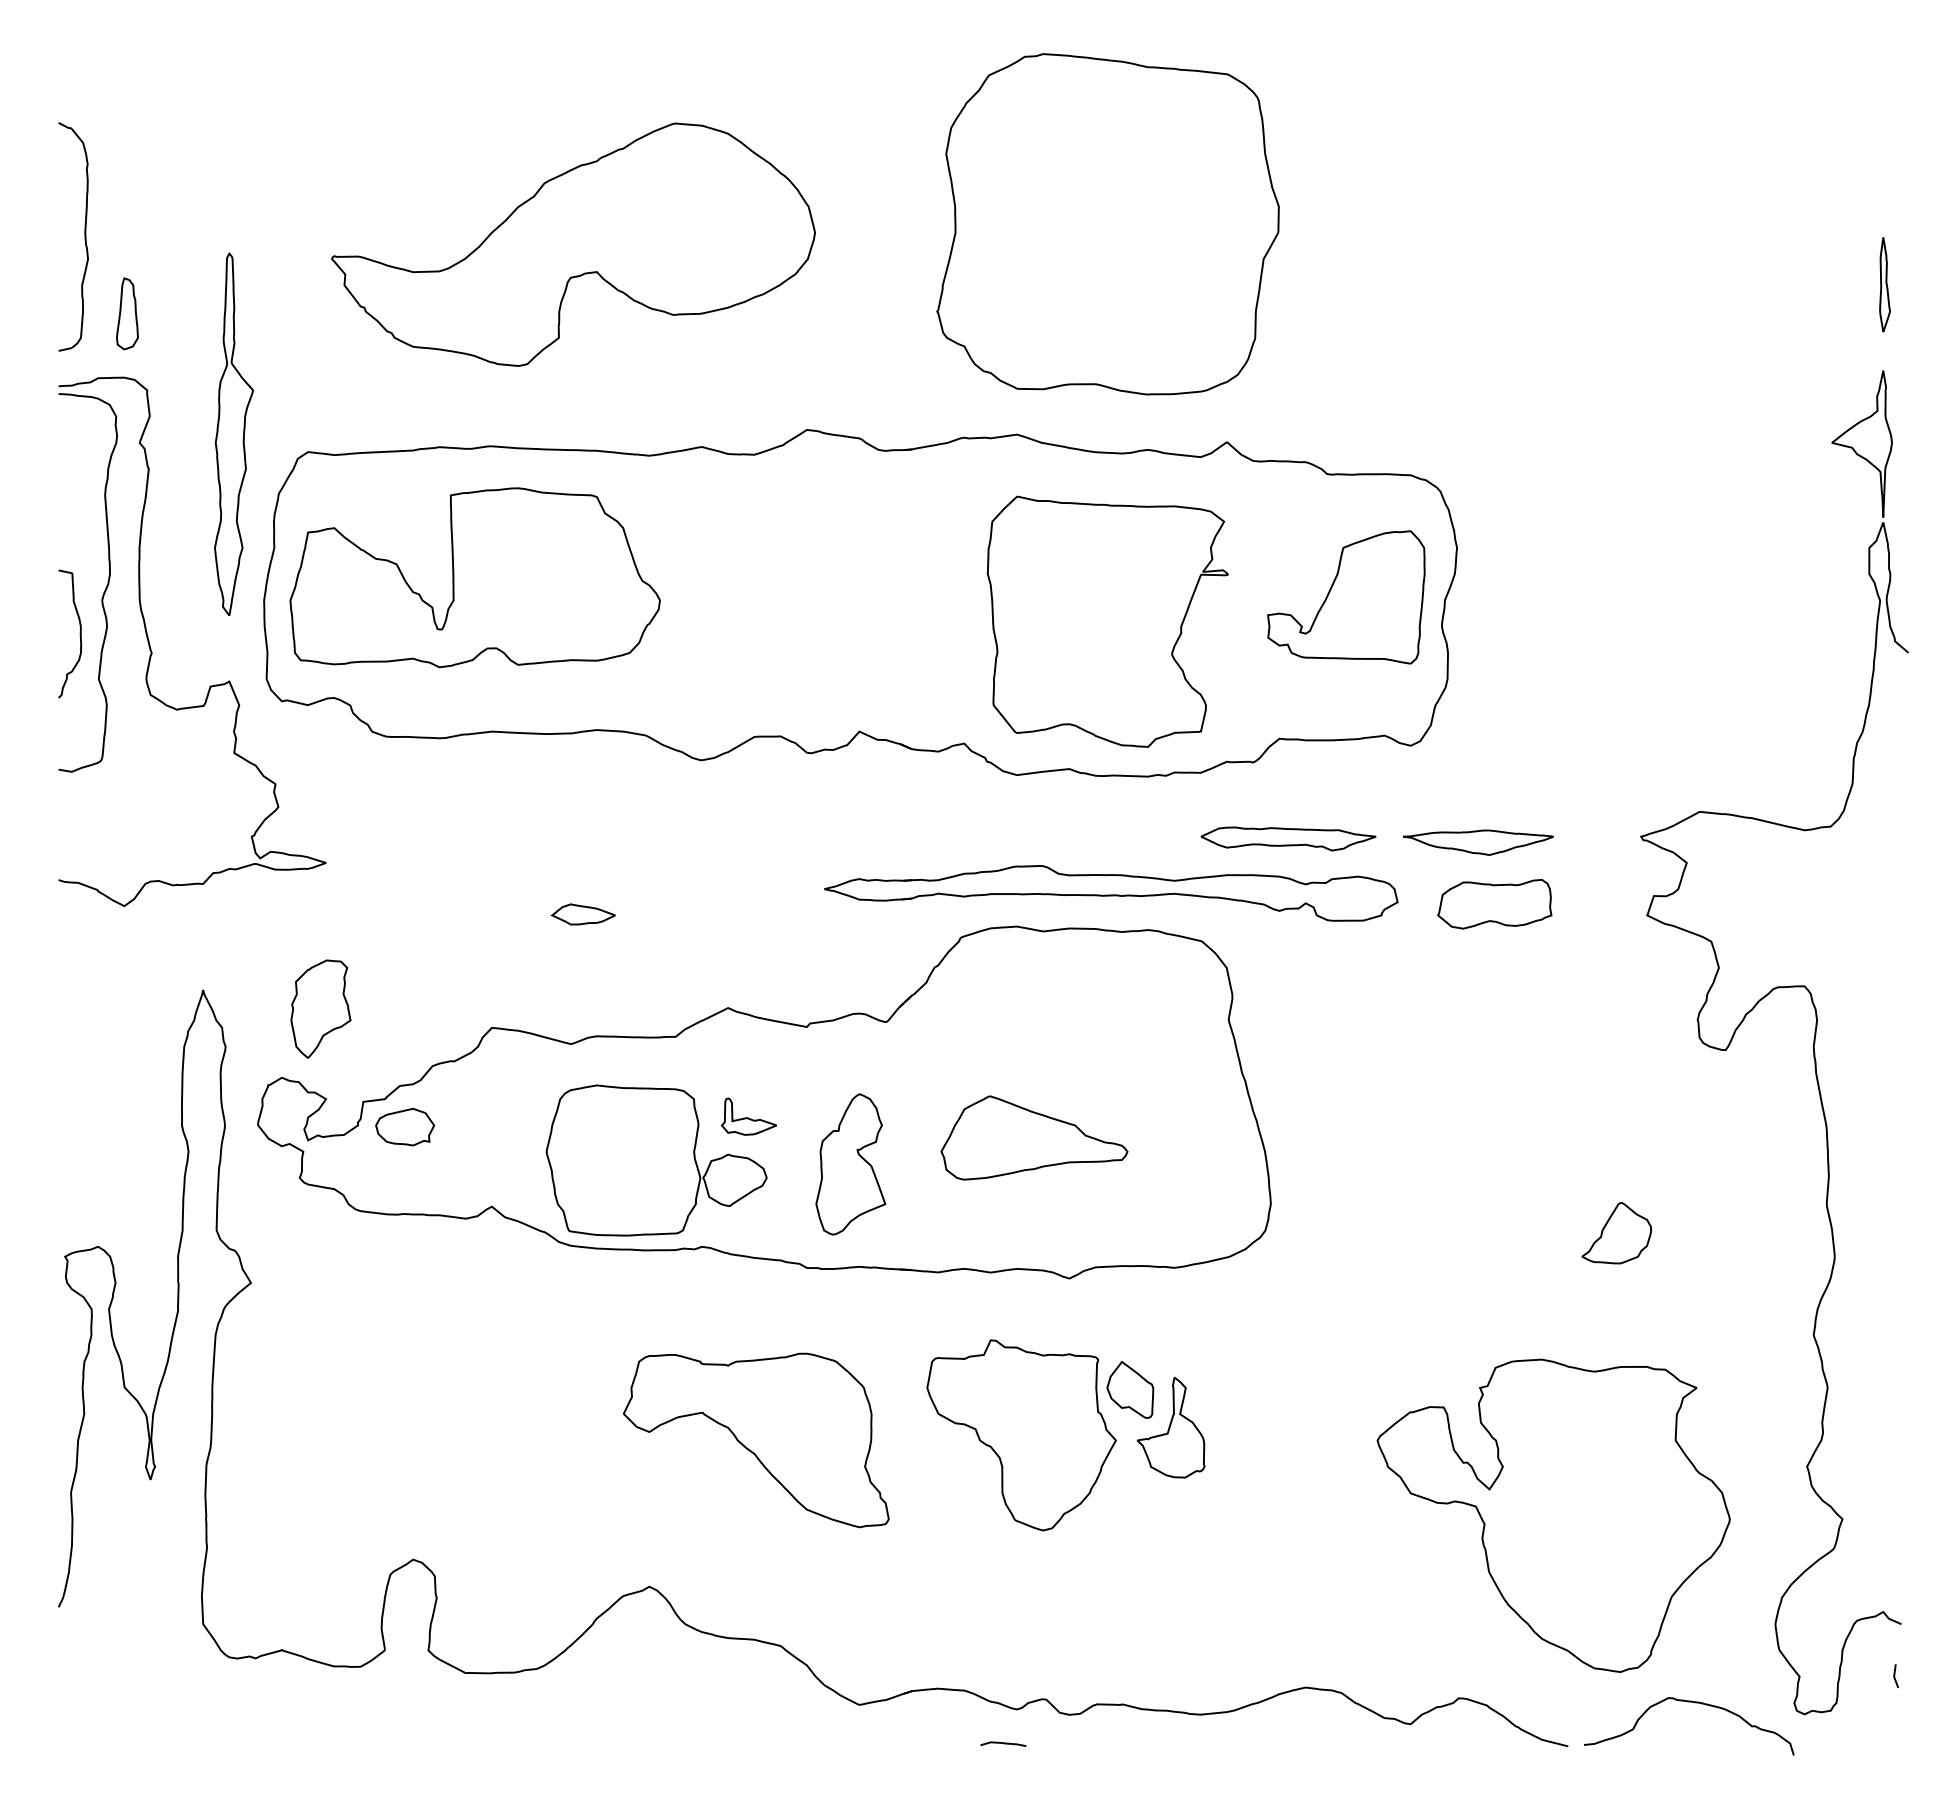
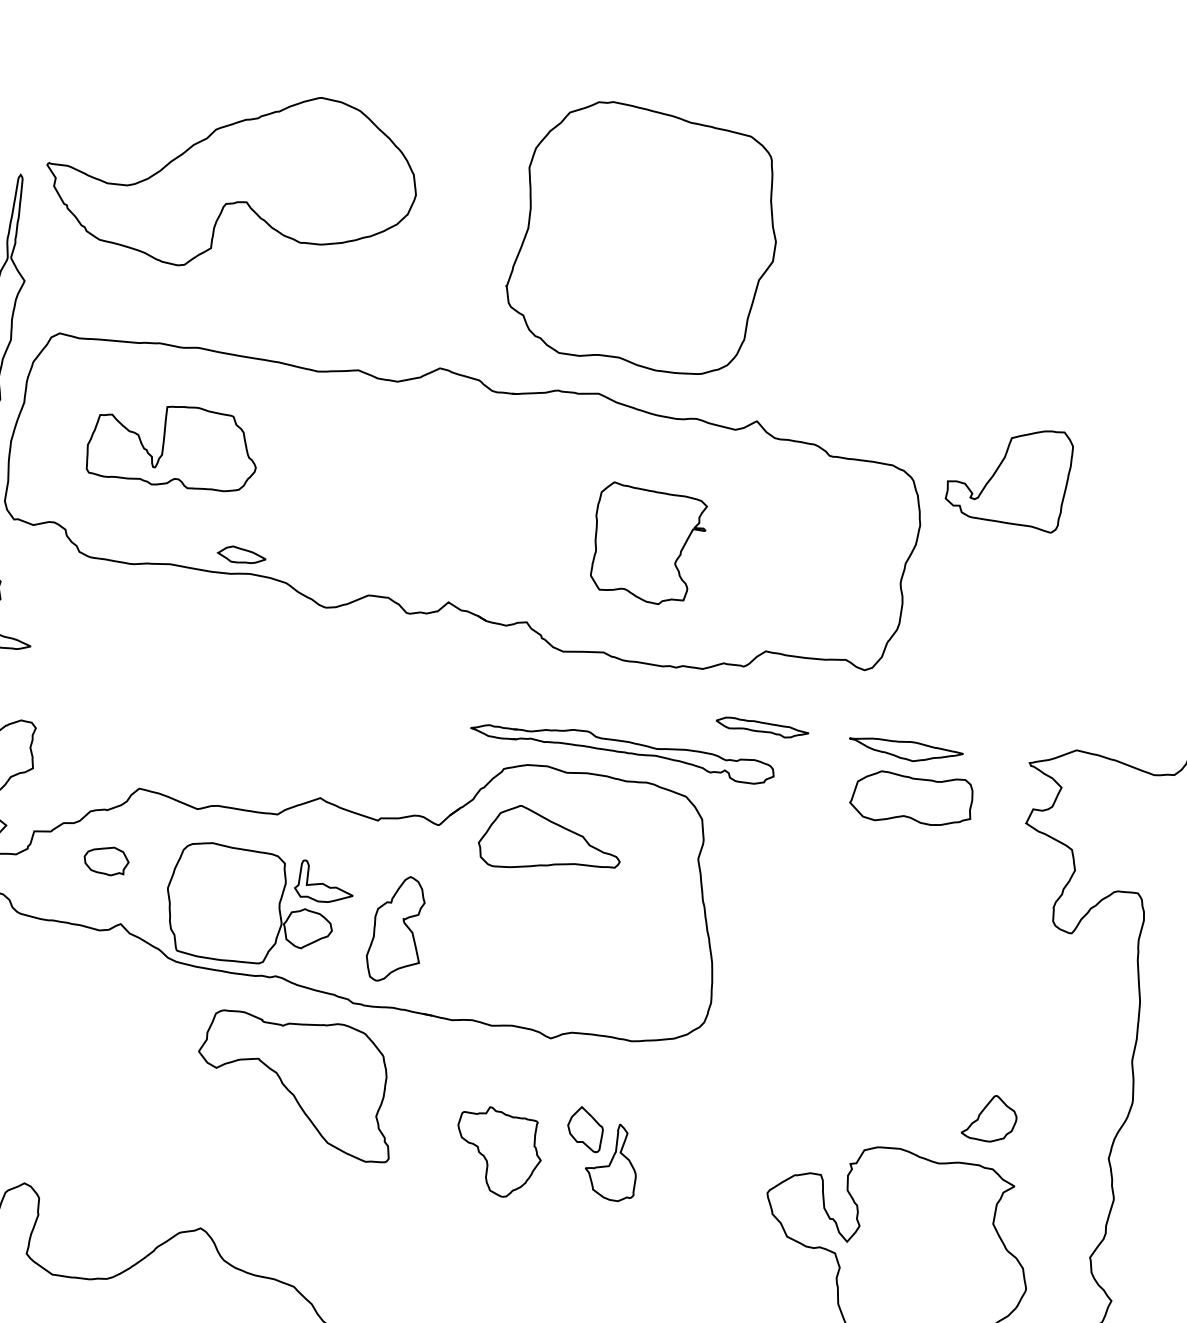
part: (1107, 224) -> (644, 237), moved
part: (573, 244) -> (231, 178), moved
part: (474, 577) -> (172, 445), size x0.6
part: (1346, 597) -> (1009, 476), moved
part: (1107, 621) -> (647, 544), size x0.6
part: (1288, 838) -> (762, 727), size x0.7
part: (1111, 893) -> (622, 751), size x0.7
part: (1494, 904) -> (911, 799), size x1.4
part: (582, 914) -> (241, 555), moved
part: (748, 1116) -> (324, 882), size x1.4
part: (405, 1127) -> (106, 861), moved
part: (1034, 1137) -> (550, 841), moved
part: (1616, 1233) -> (989, 1118), moved
part: (1021, 1435) -> (498, 1152), size x0.6
part: (756, 1440) -> (296, 1085), moved

